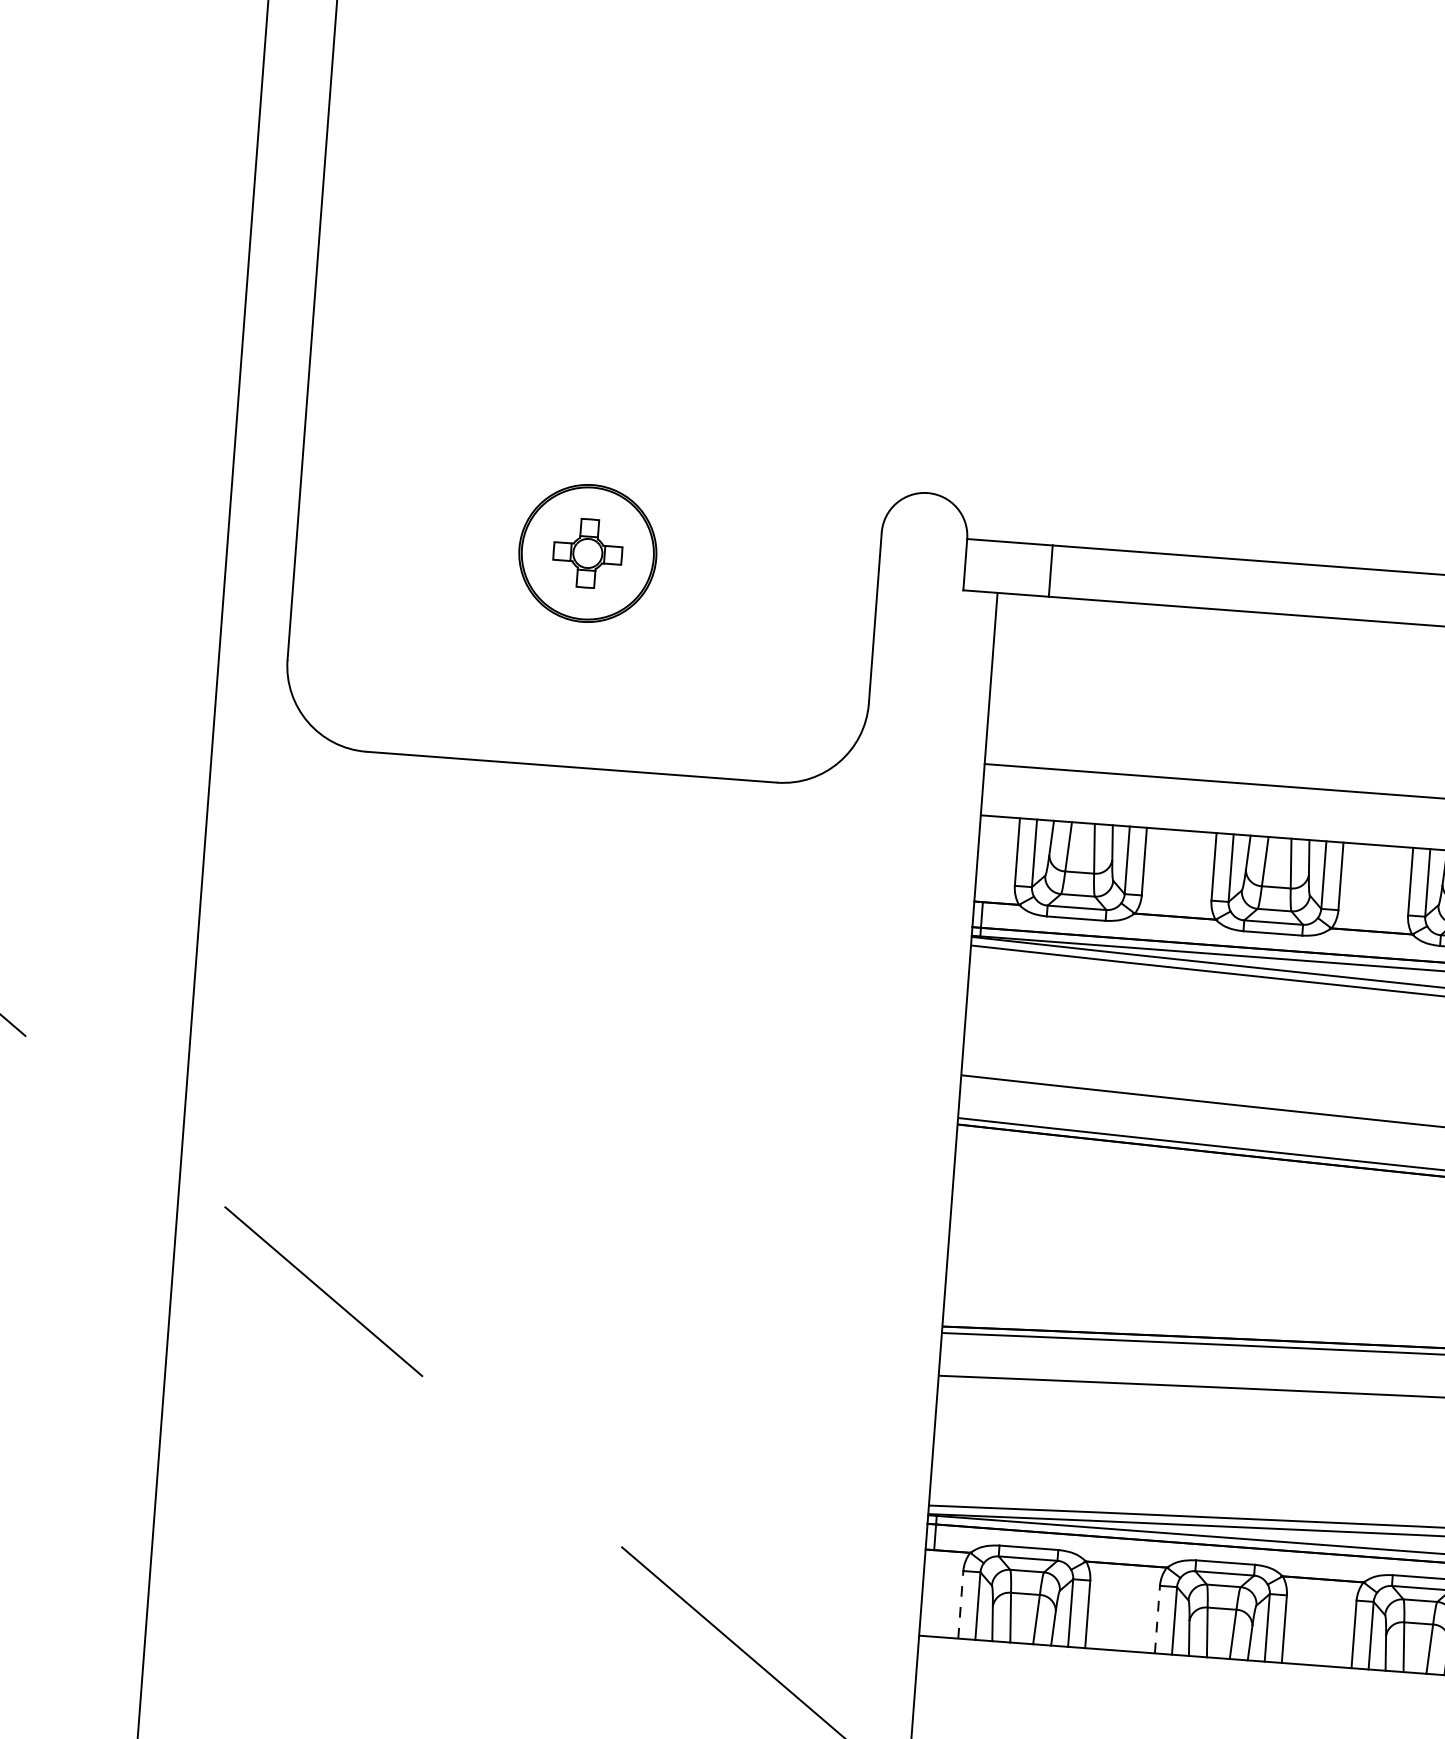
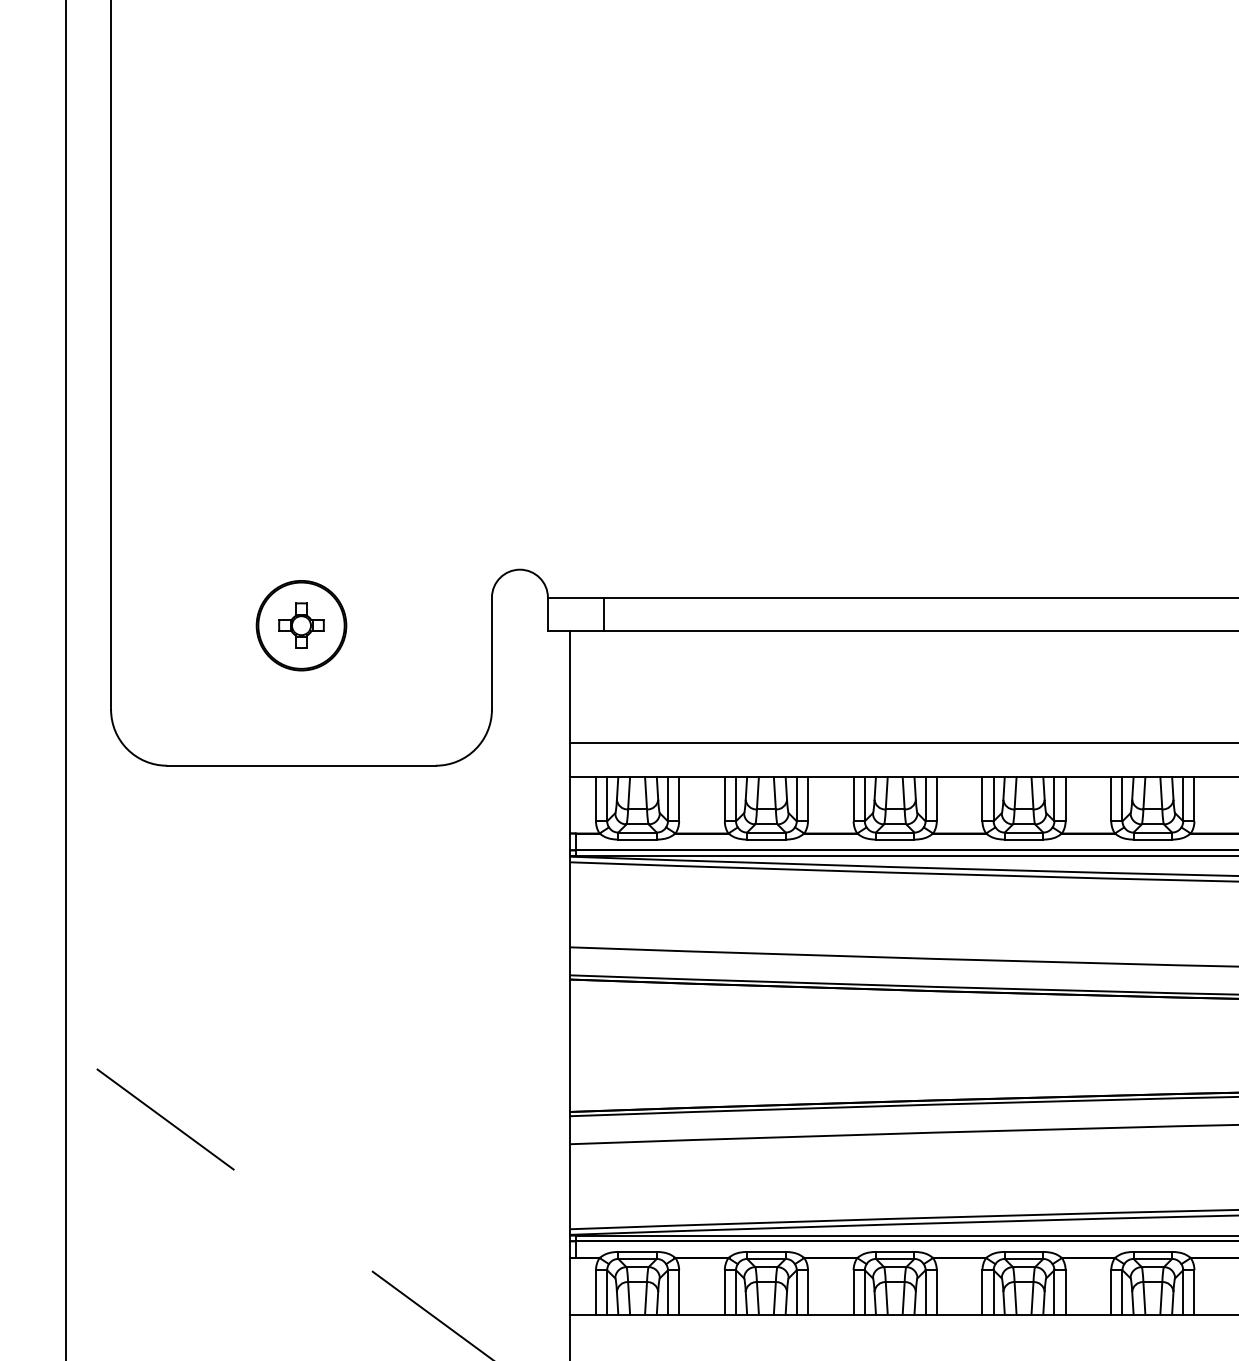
line: (960, 1603) -> (595, 1291), dashed -> solid
line: (1157, 1618) -> (724, 1291), dashed -> solid

